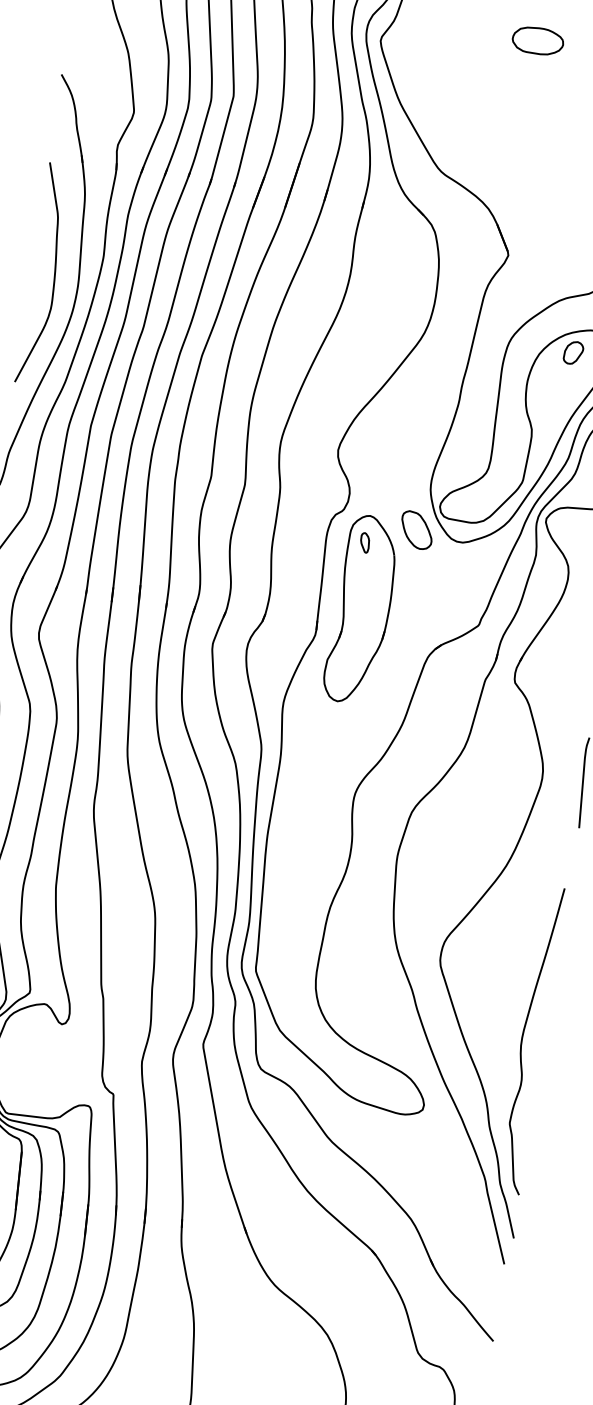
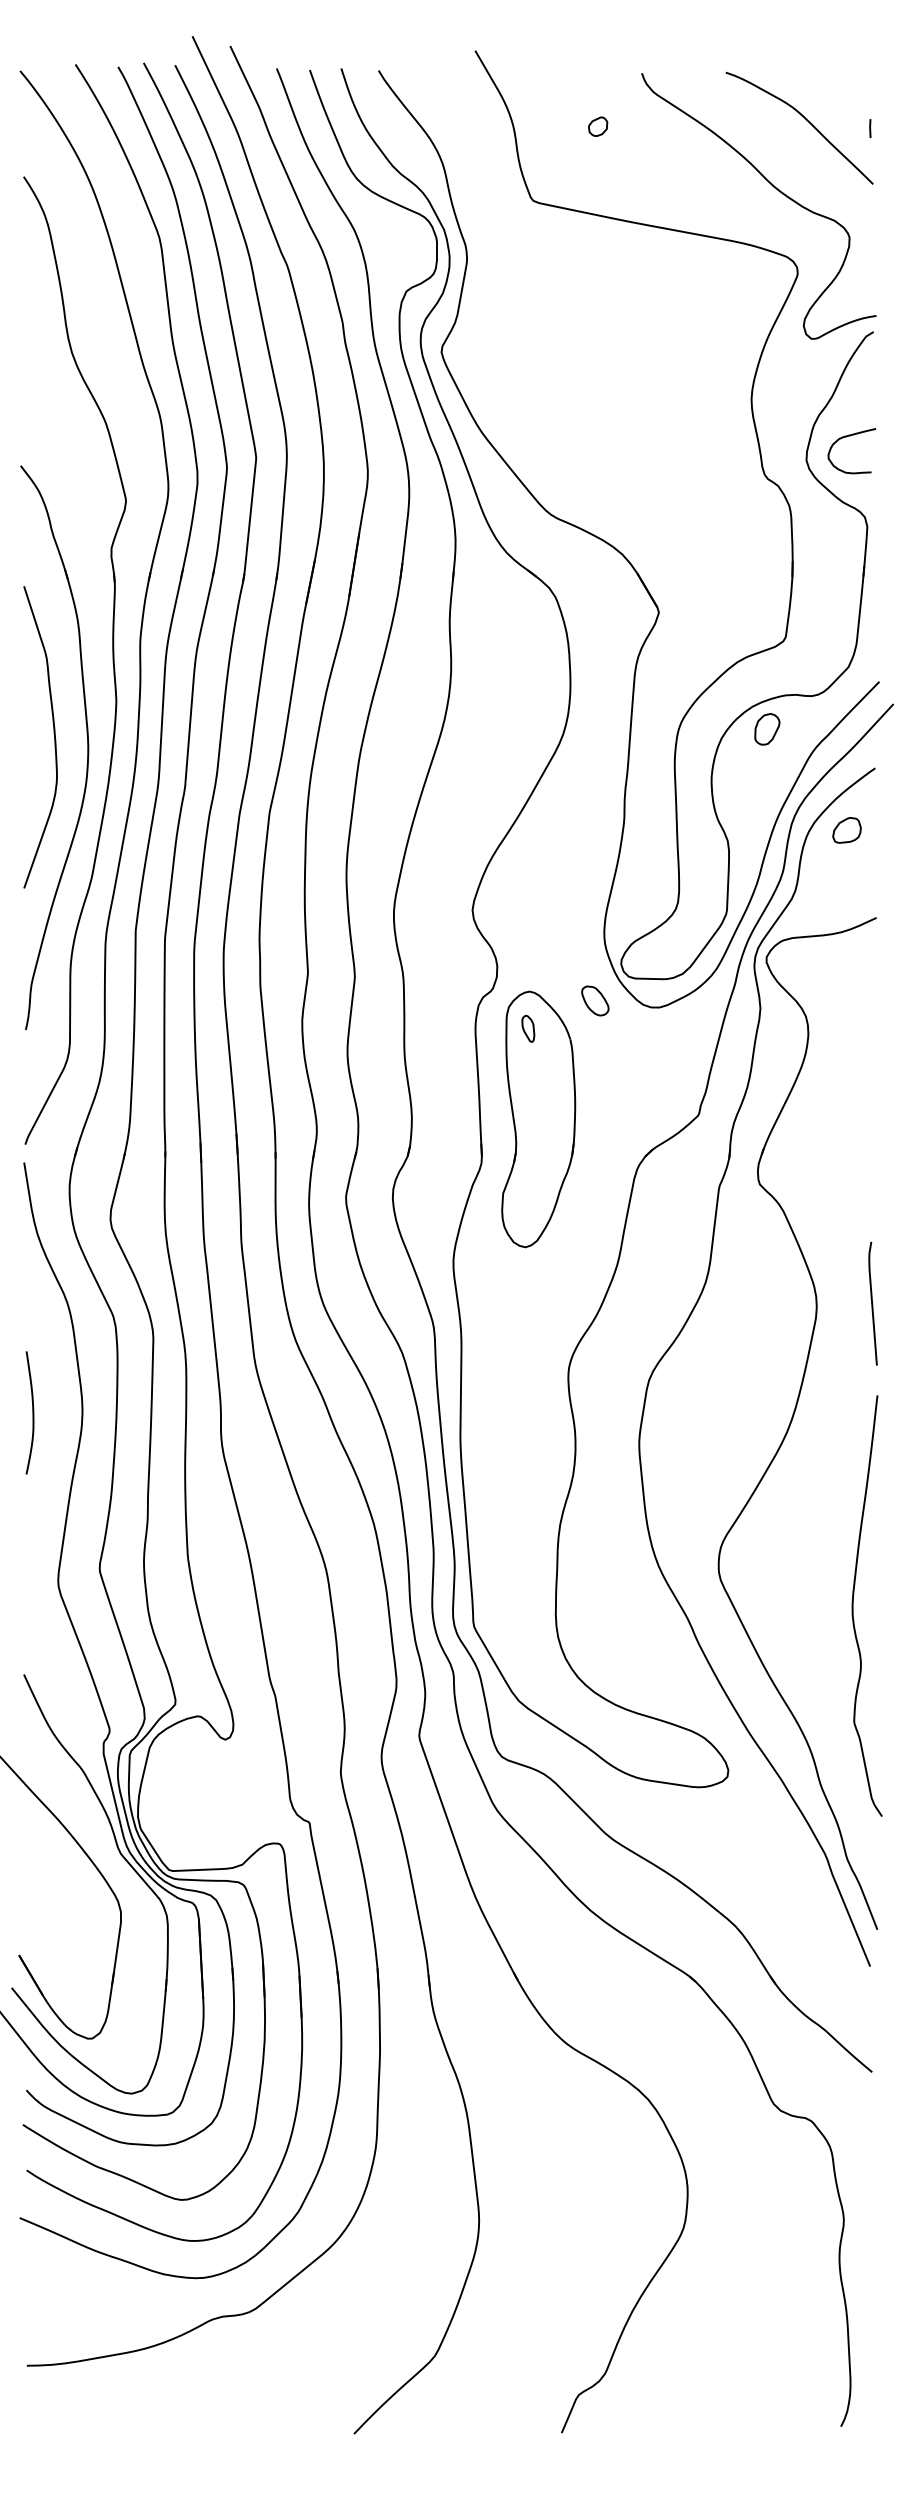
part: (537, 40) -> (652, 318), removed
part: (417, 530) -> (595, 1000), size x0.6
curve: (522, 1038) -> (853, 1605), moved

